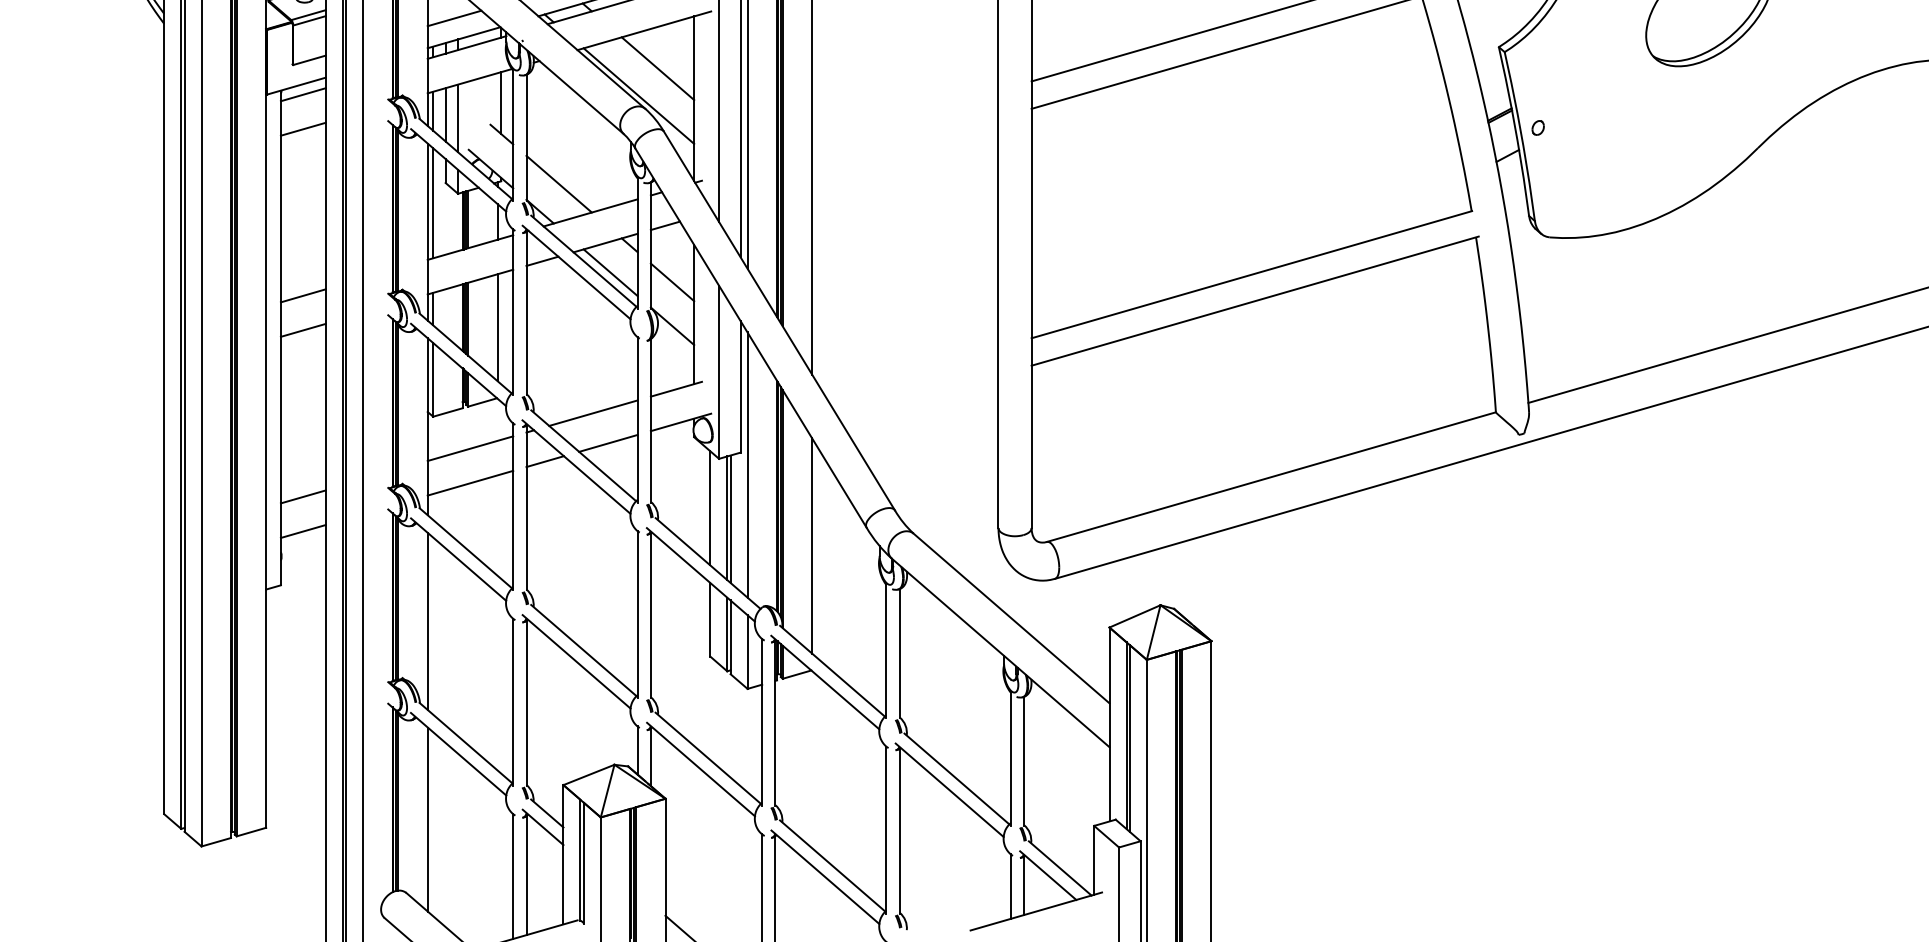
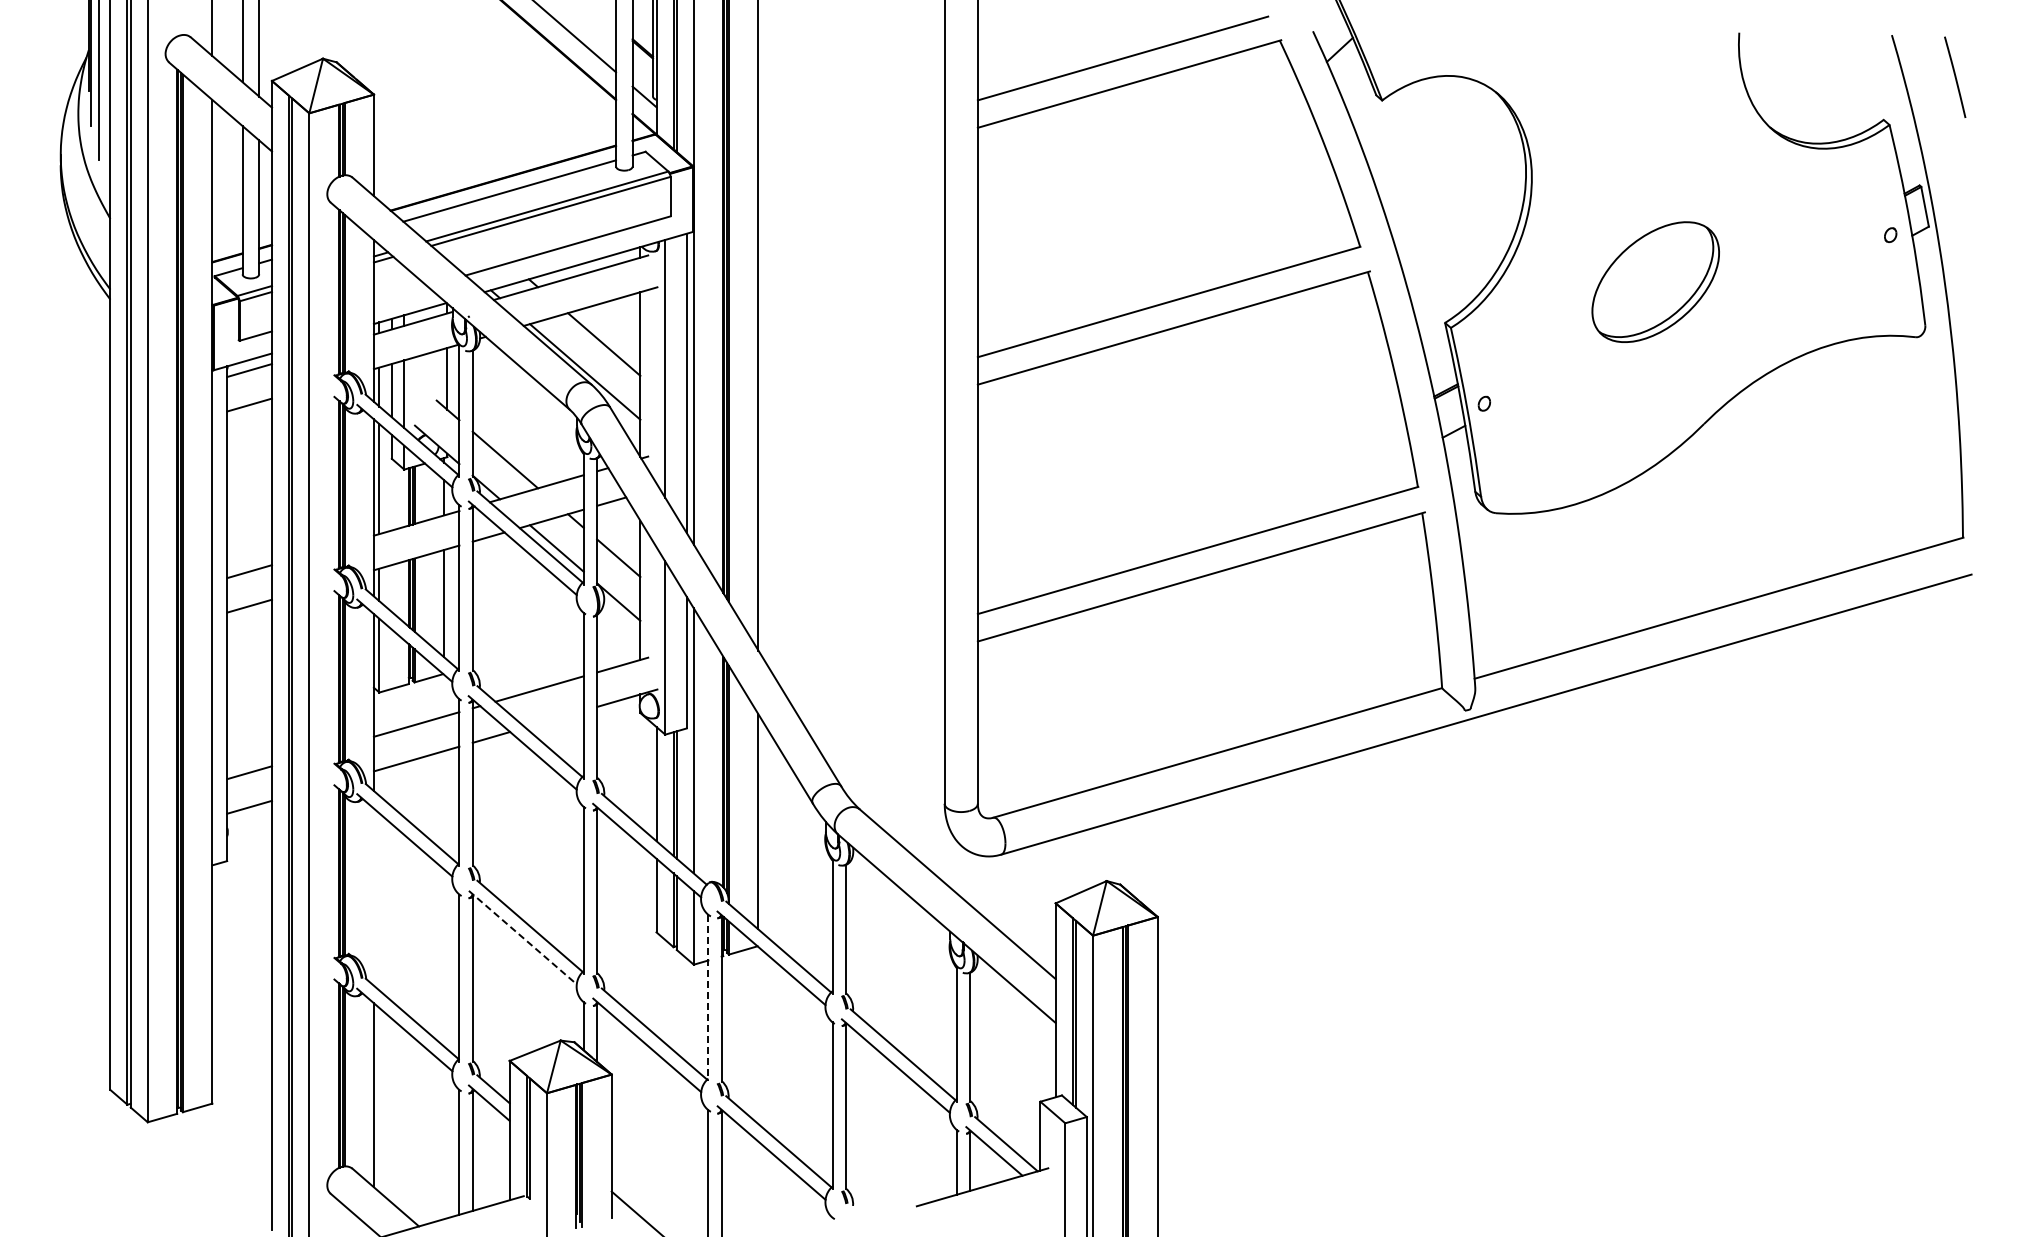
line: (454, 17) -> (400, 293), removed
line: (608, 442) -> (554, 718), removed
line: (427, 620) -> (373, 896), removed
line: (577, 661) -> (523, 937), solid -> dashed
line: (762, 722) -> (708, 998), solid -> dashed

